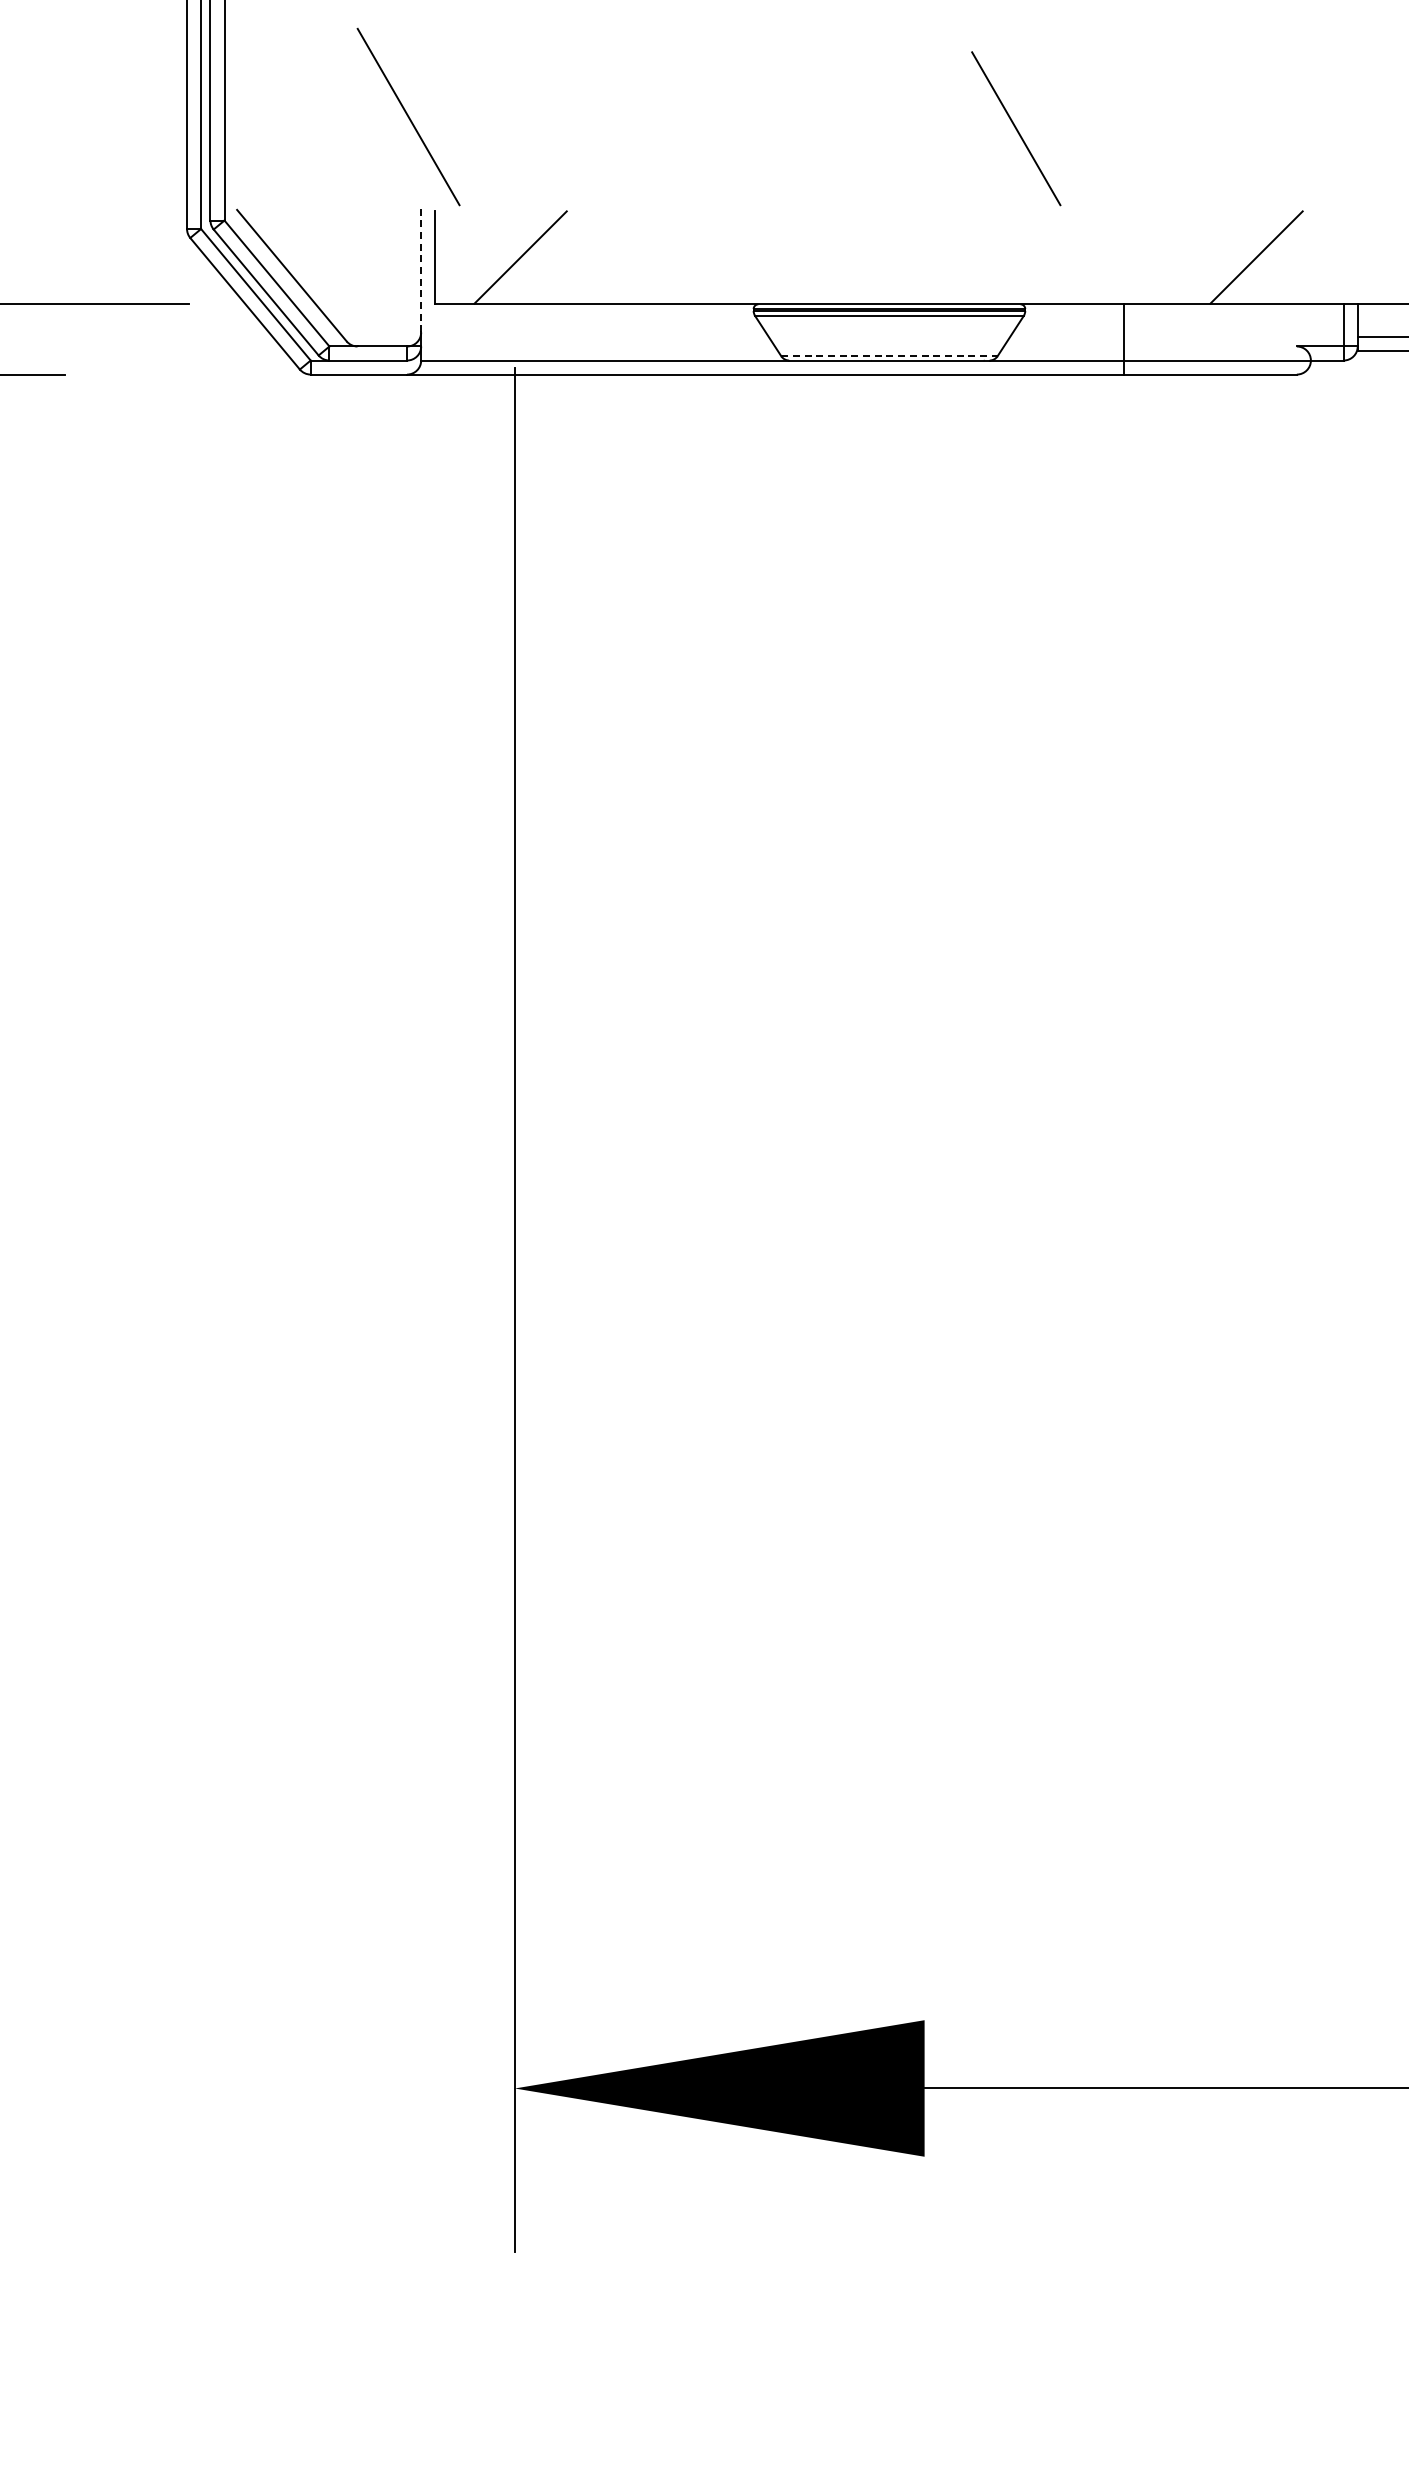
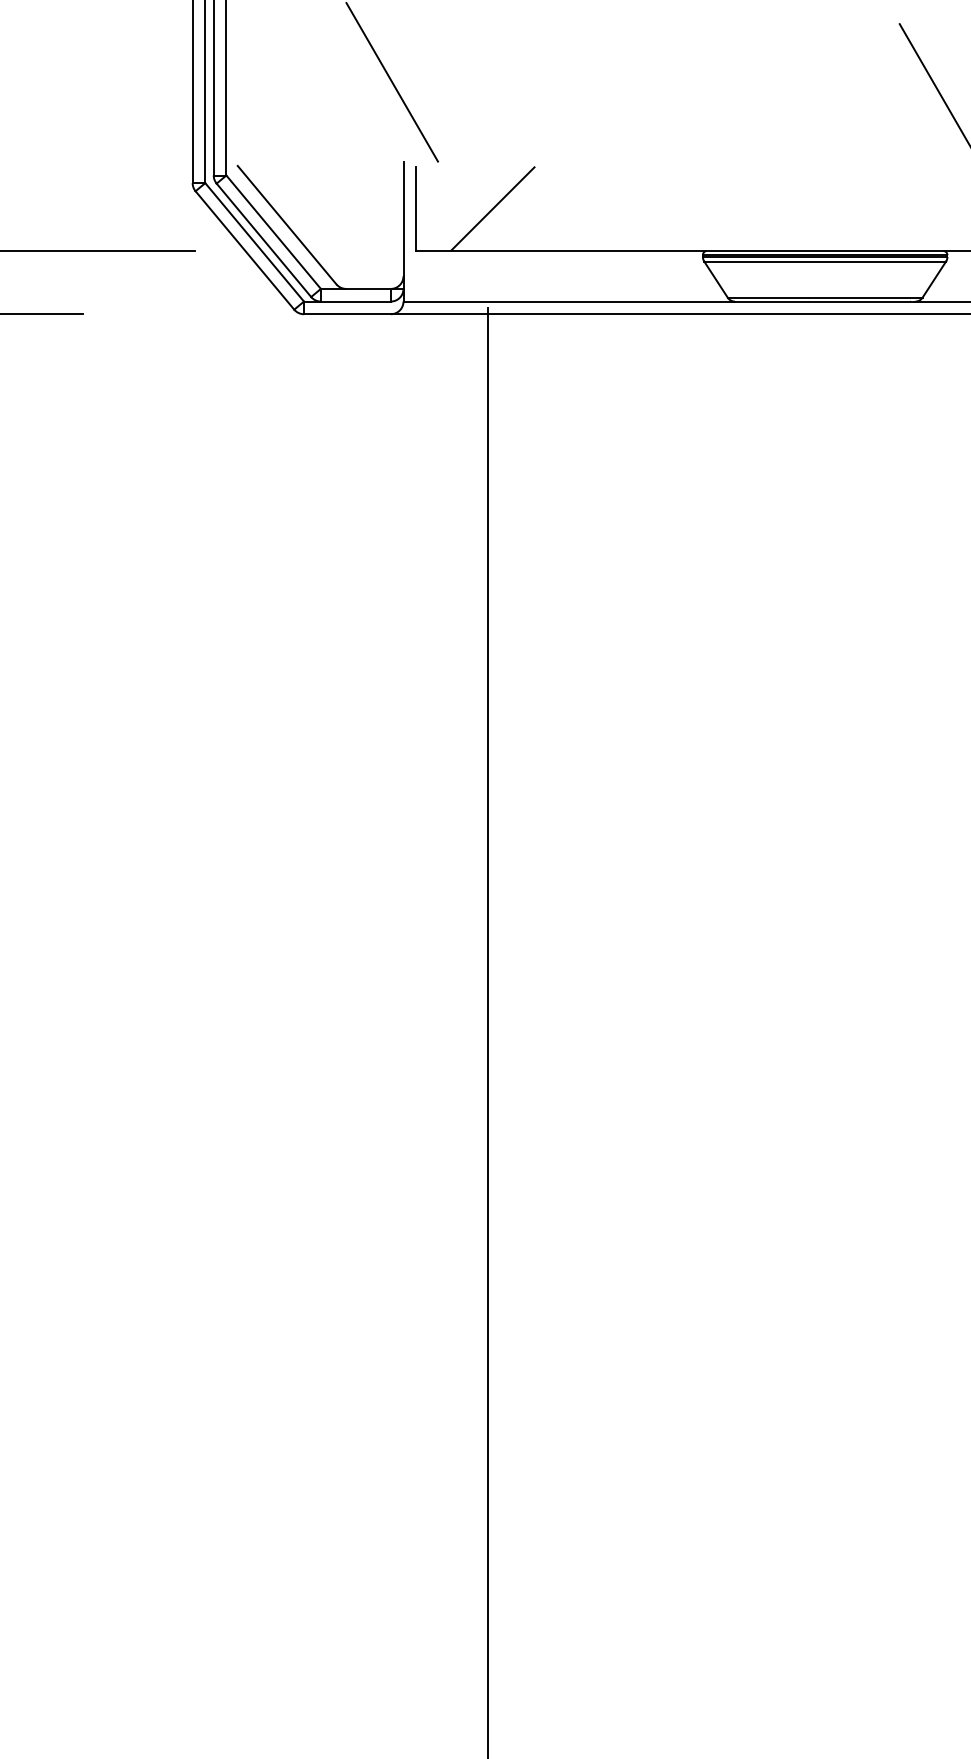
line: (421, 268) -> (403, 218), dashed -> solid
line: (889, 356) -> (825, 297), dashed -> solid

